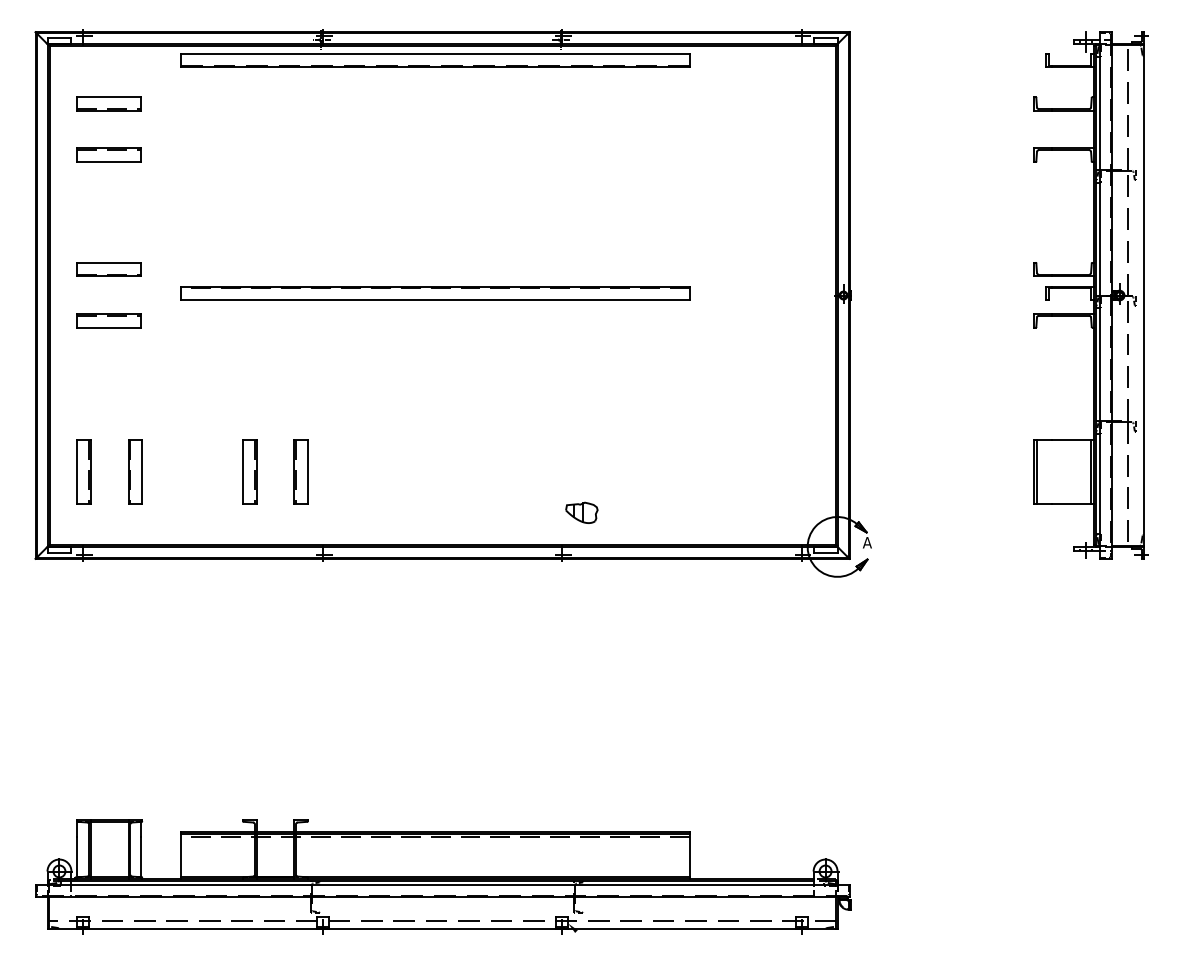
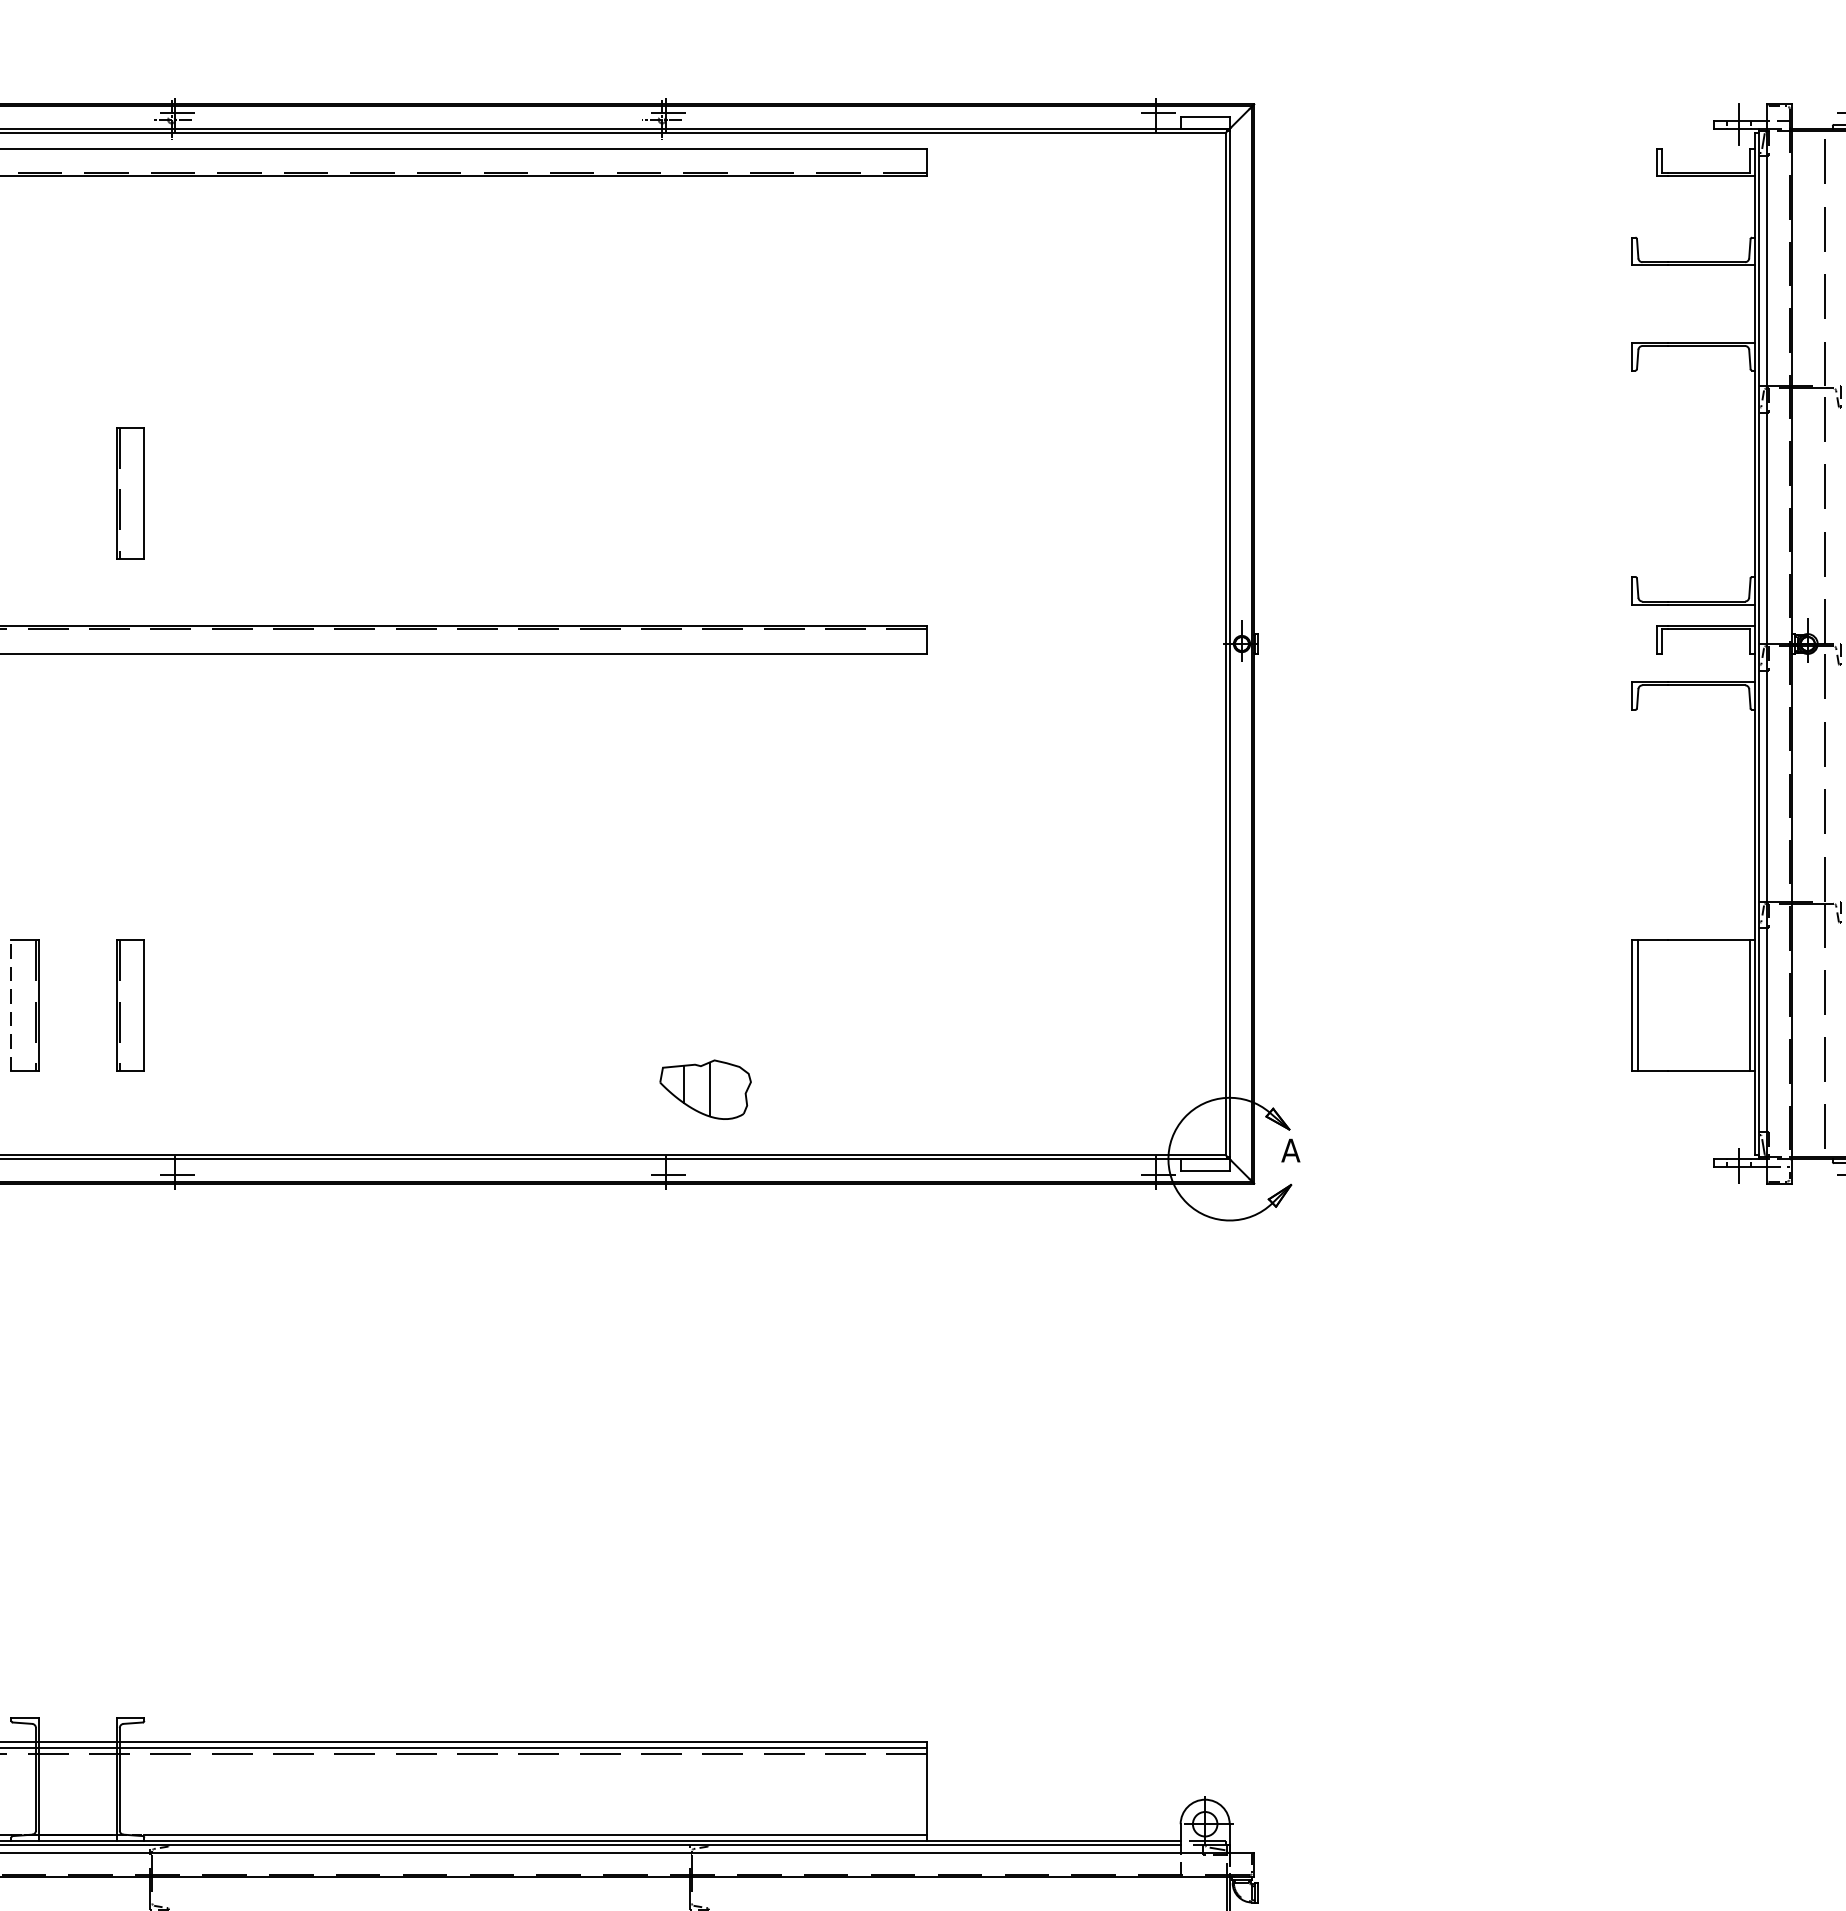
part: (300, 221) -> (129, 492), added
line: (243, 472) -> (12, 1006), solid -> dashed
part: (581, 512) -> (705, 1088), size x1.4

